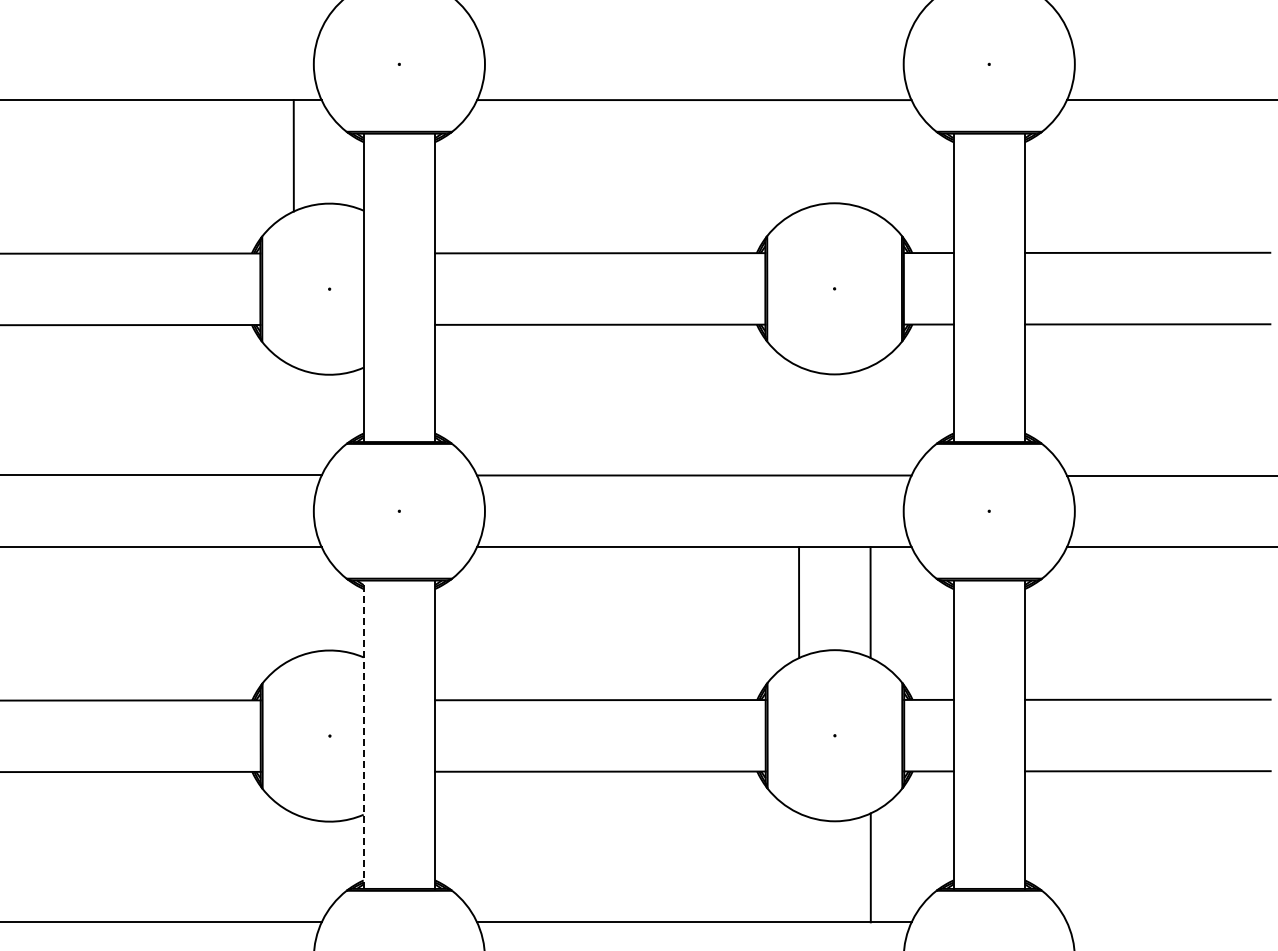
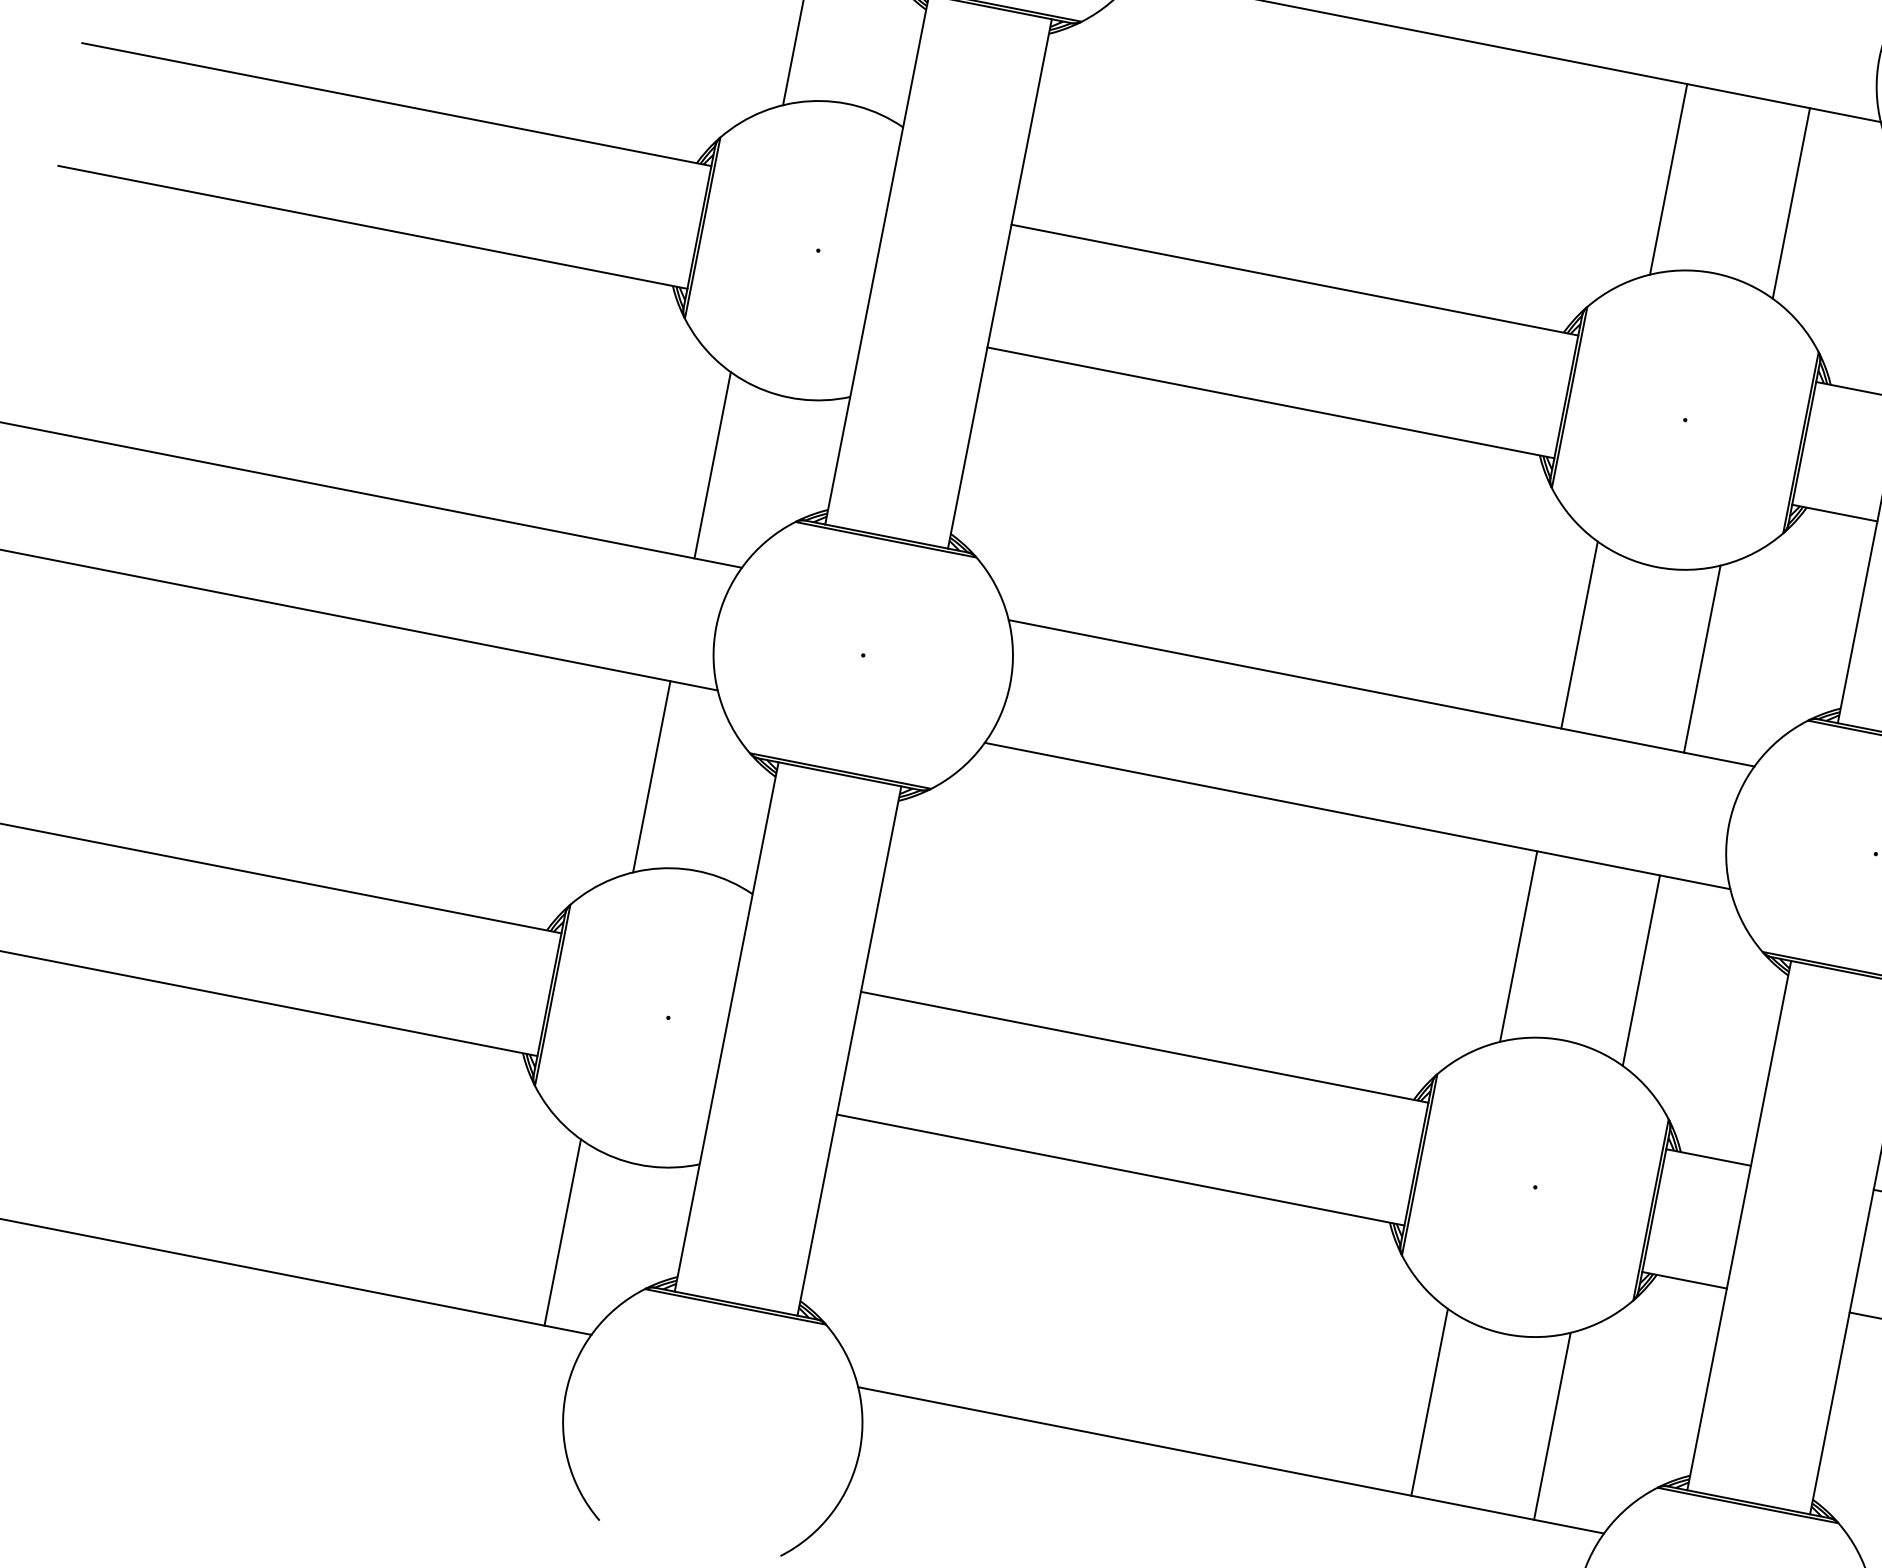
line: (798, 155) -> (1668, 179), added
line: (870, 155) -> (1791, 203), added
line: (798, 420) -> (1578, 633), added
line: (870, 420) -> (1702, 658), added
line: (293, 421) -> (711, 465), added
line: (294, 602) -> (652, 776), added
line: (363, 734) -> (726, 1026), dashed -> solid
line: (294, 867) -> (563, 1231), added
line: (799, 867) -> (1430, 1401), added

